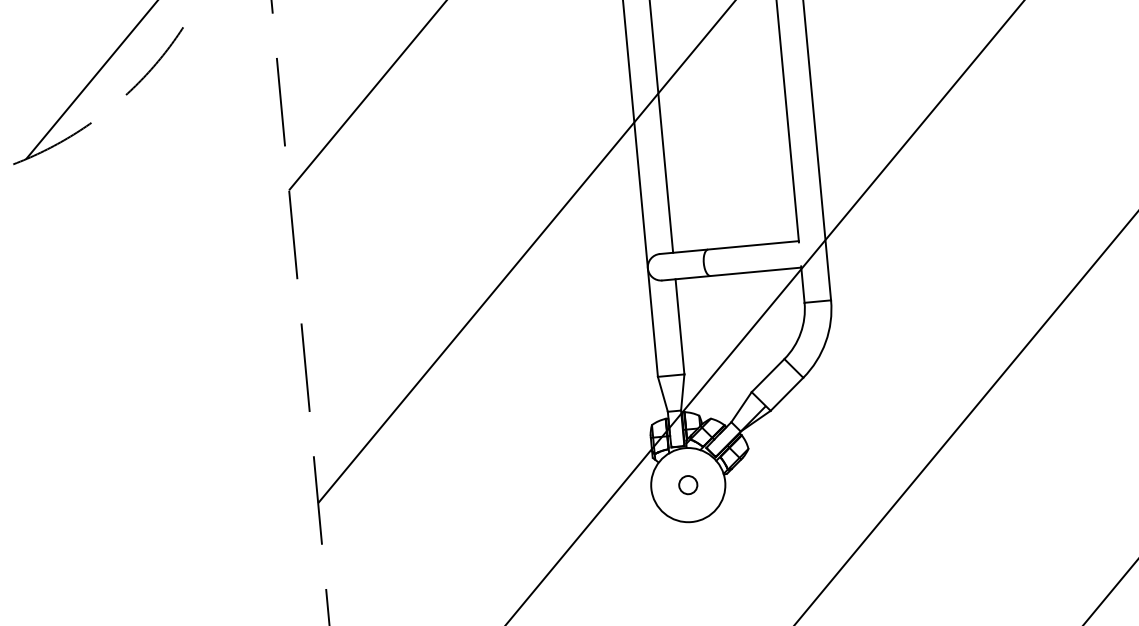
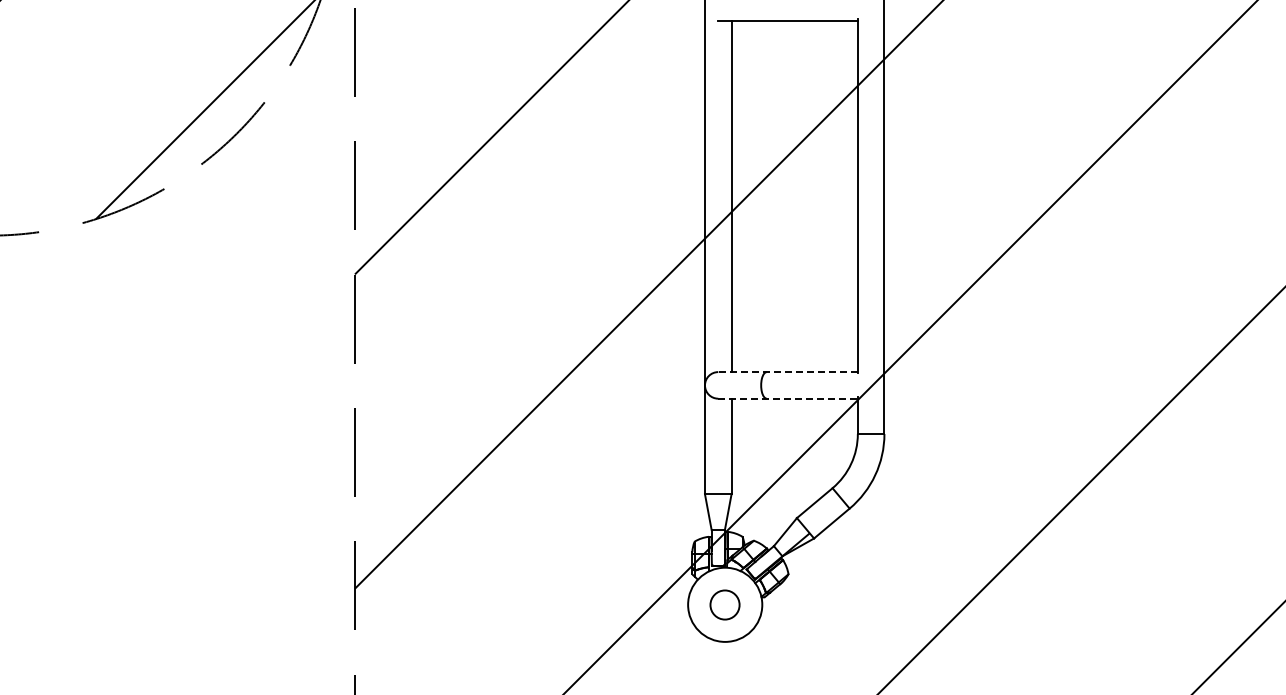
line: (729, 247) -> (788, 372), solid -> dashed
line: (732, 273) -> (788, 398), solid -> dashed
circle: (688, 484) -> (725, 604), size x1.6

